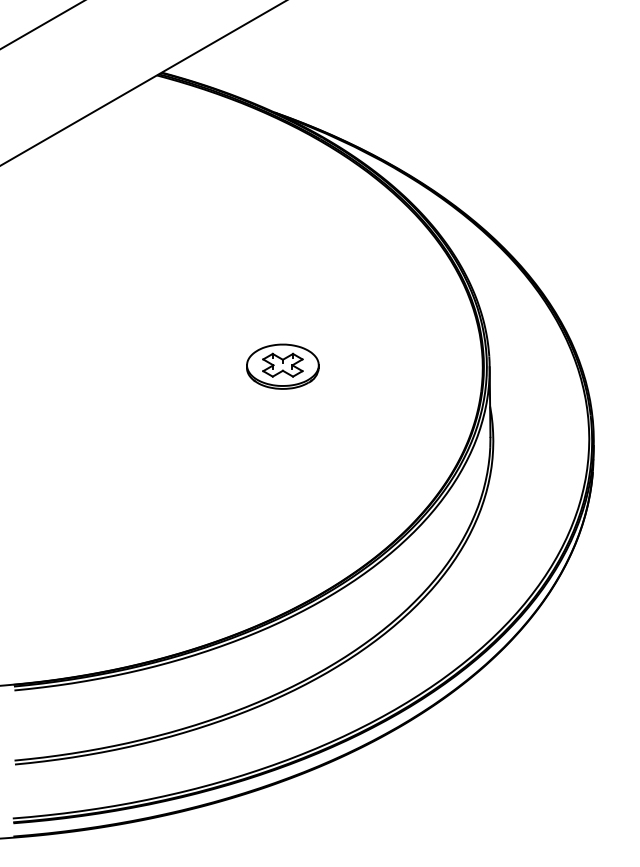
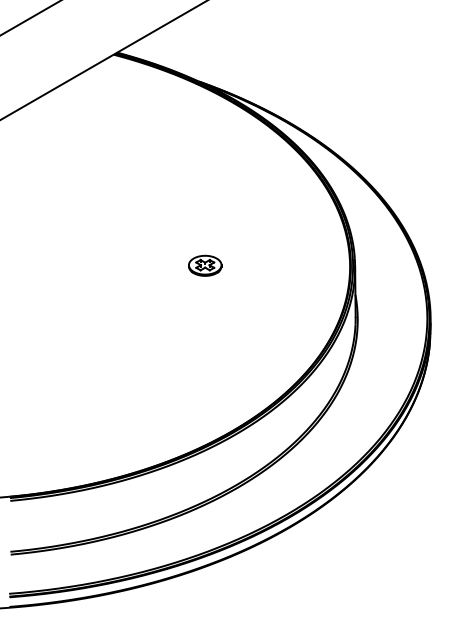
part: (283, 365) -> (205, 265), size x0.62

